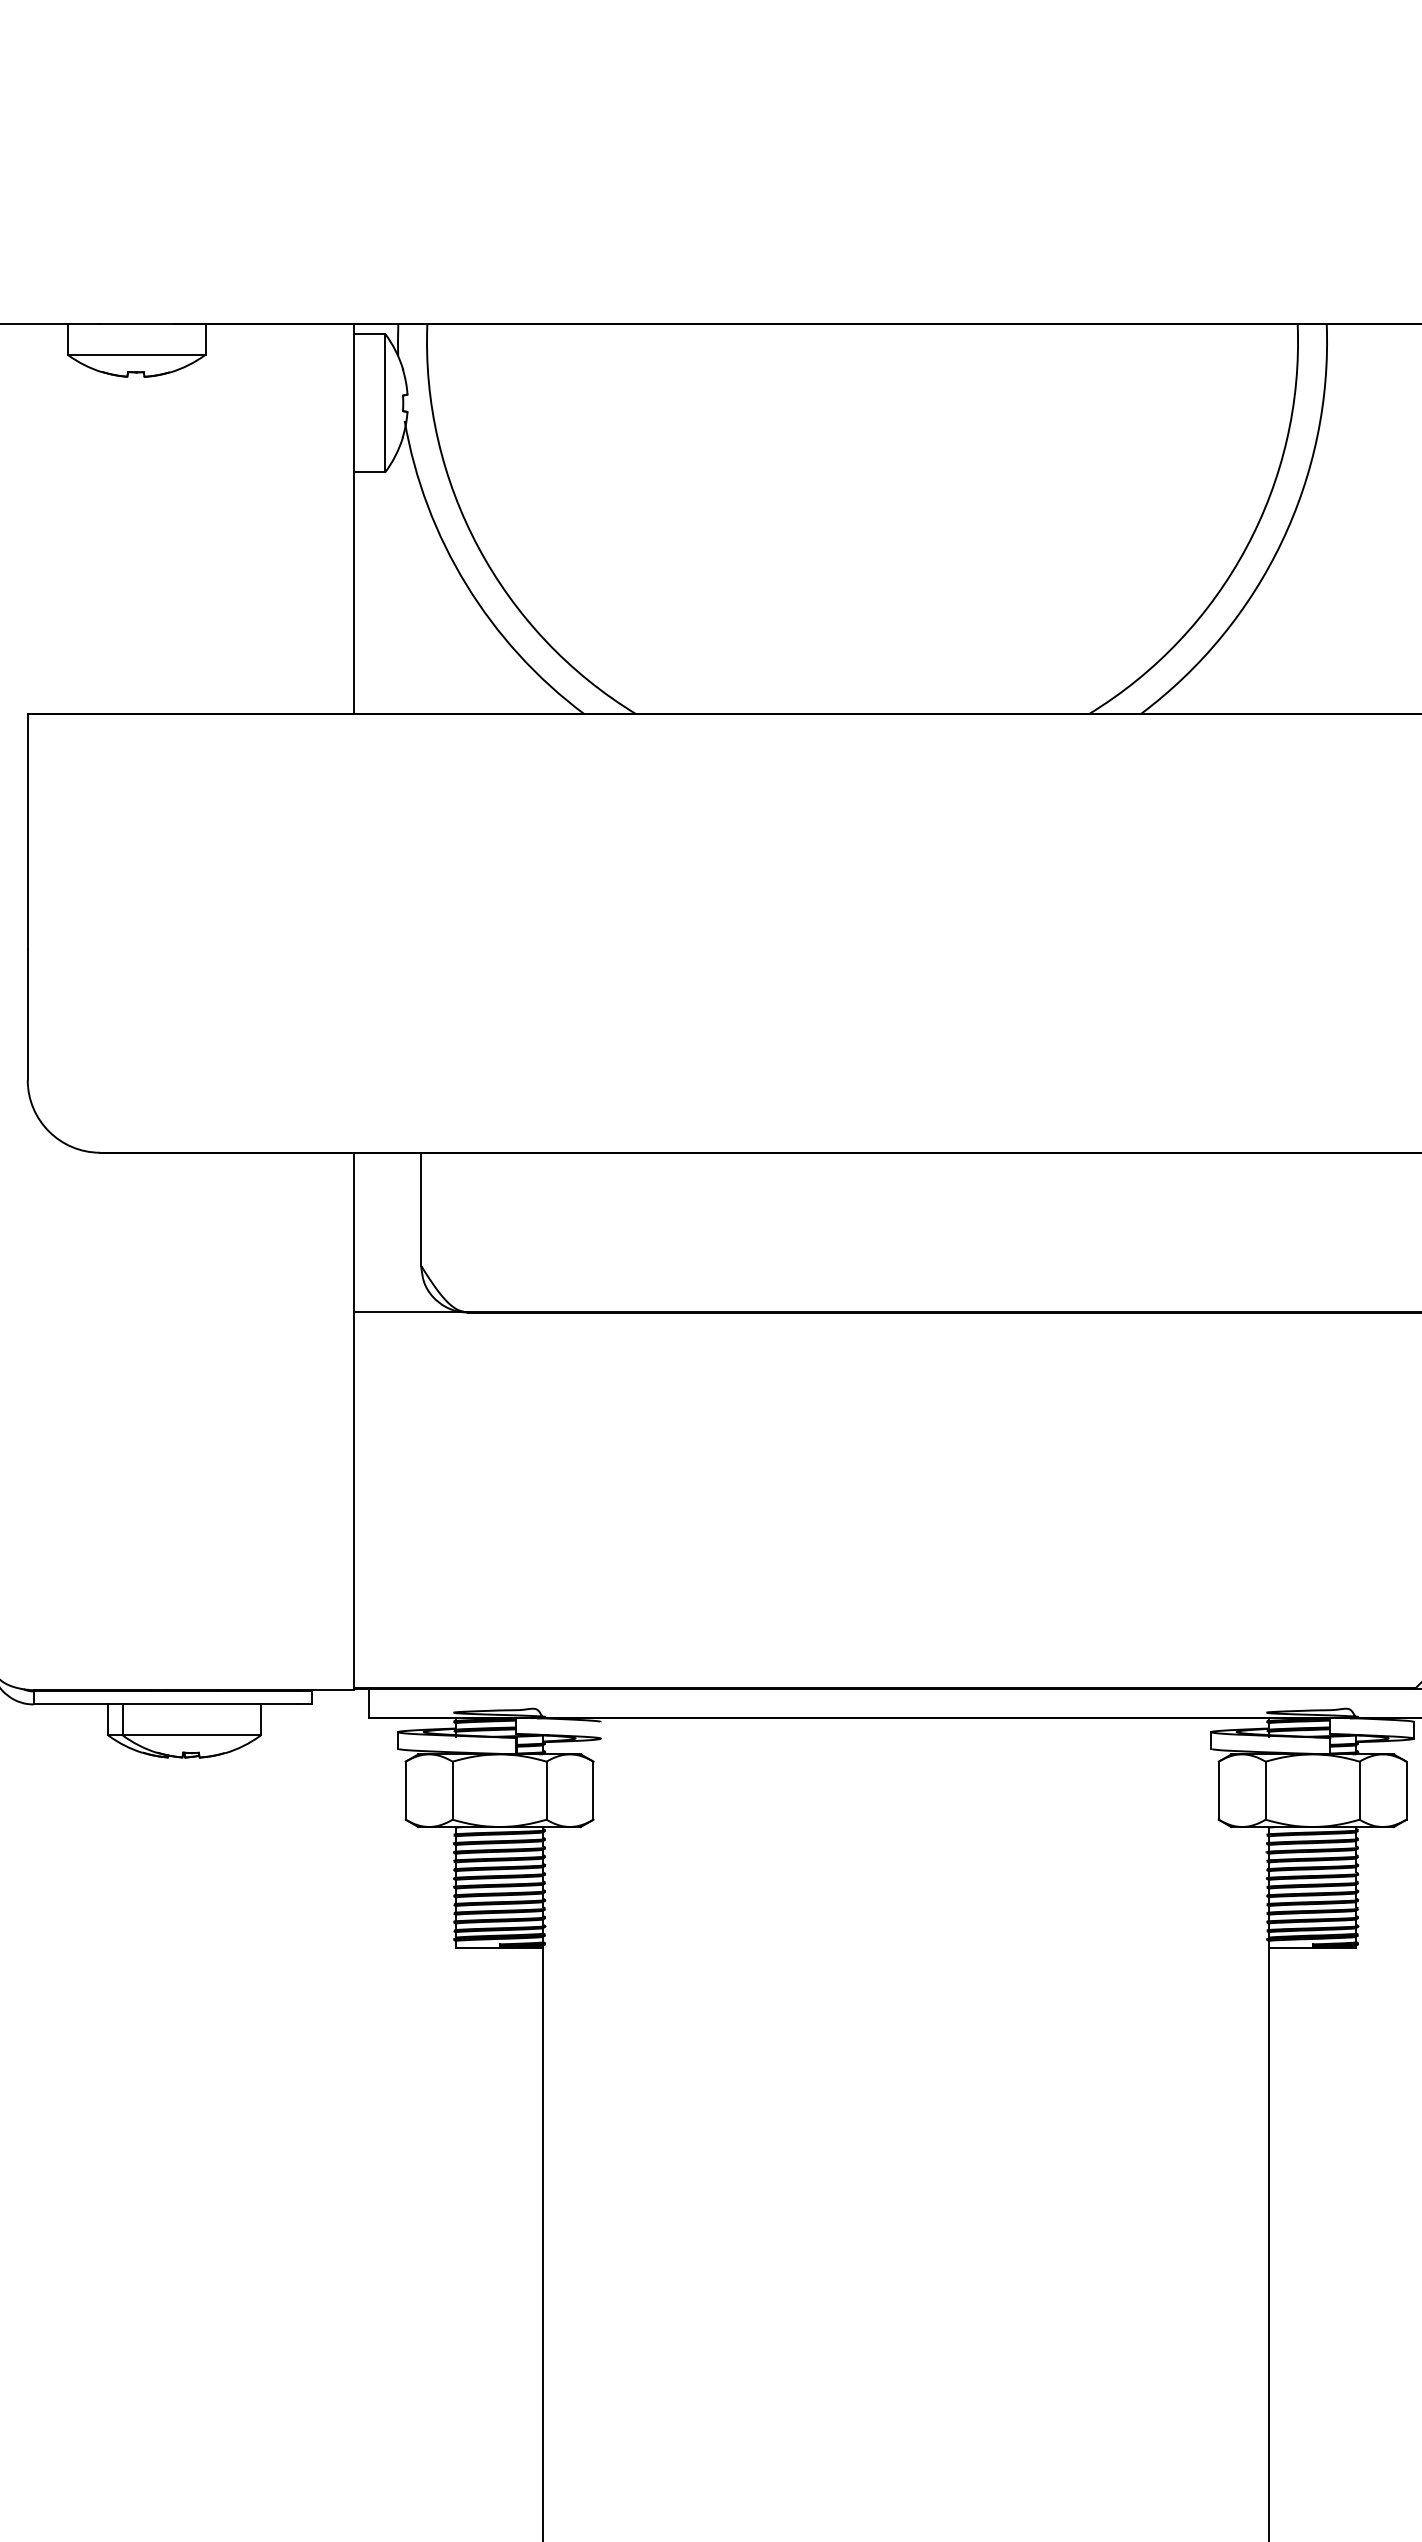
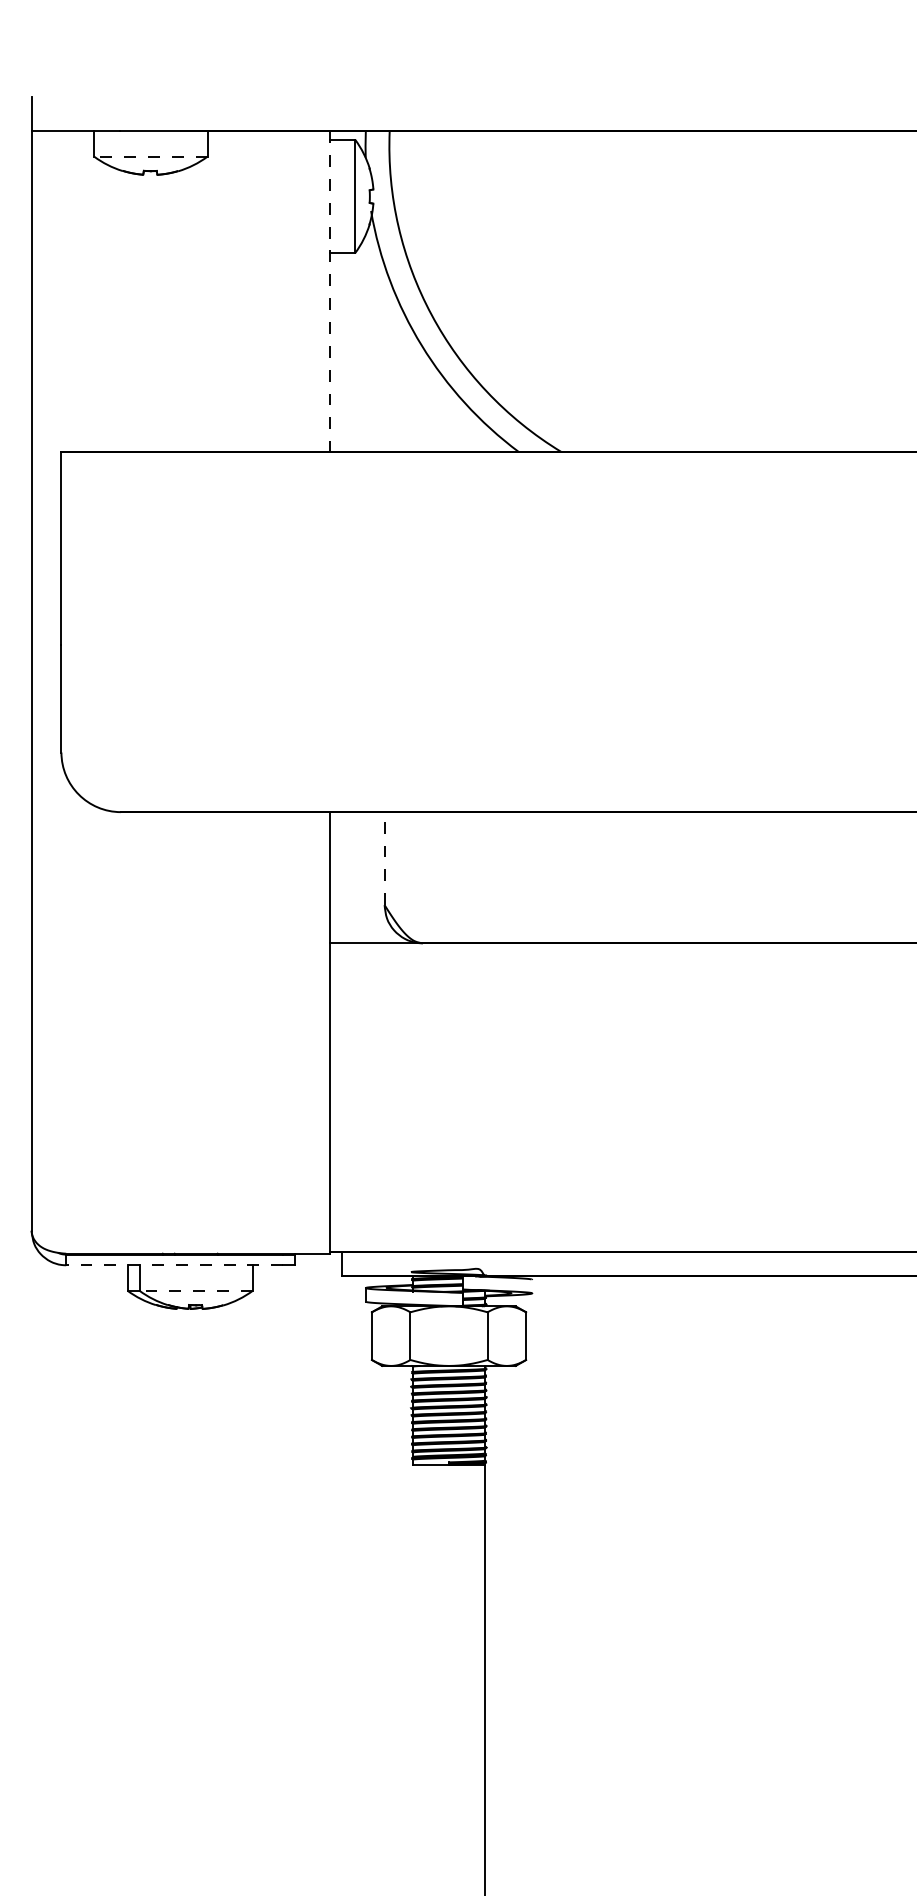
line: (136, 354) -> (150, 156), solid -> dashed
line: (354, 519) -> (329, 291), solid -> dashed
line: (421, 1209) -> (384, 858), solid -> dashed
line: (165, 1704) -> (174, 1265), solid -> dashed
line: (191, 1735) -> (195, 1290), solid -> dashed

